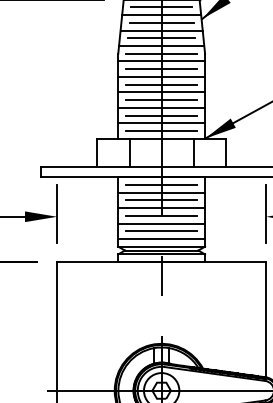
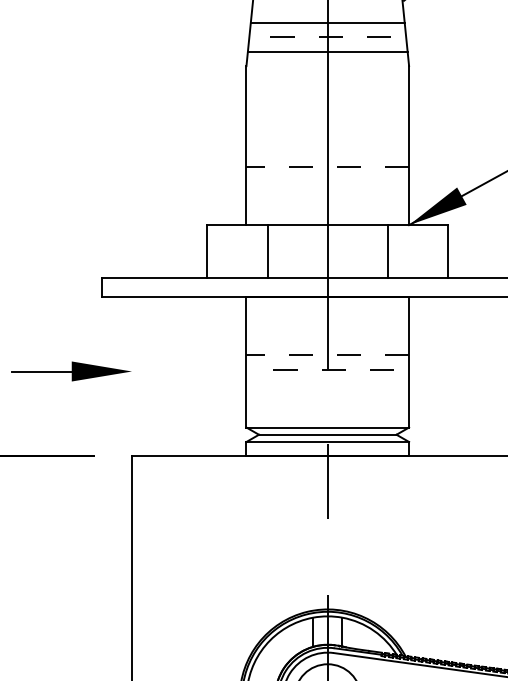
line: (161, 22) -> (327, 7), removed
line: (161, 38) -> (327, 37), solid -> dashed
line: (161, 53) -> (327, 65), removed
line: (161, 61) -> (327, 80), removed
line: (161, 69) -> (327, 95), removed
line: (161, 76) -> (327, 108), removed
line: (161, 84) -> (327, 123), removed
line: (161, 92) -> (327, 138), removed
line: (161, 100) -> (327, 153), removed
line: (161, 107) -> (327, 166), solid -> dashed
line: (161, 115) -> (327, 181), removed
line: (161, 123) -> (327, 196), removed
line: (161, 130) -> (327, 209), removed
line: (161, 184) -> (327, 311), removed
line: (161, 192) -> (327, 325), removed
line: (161, 200) -> (327, 340), removed
line: (161, 208) -> (327, 355), solid -> dashed
line: (57, 213) -> (132, 365), removed
line: (161, 215) -> (327, 369), solid -> dashed
line: (161, 223) -> (327, 384), removed
line: (161, 231) -> (327, 399), removed
line: (161, 238) -> (327, 412), removed

